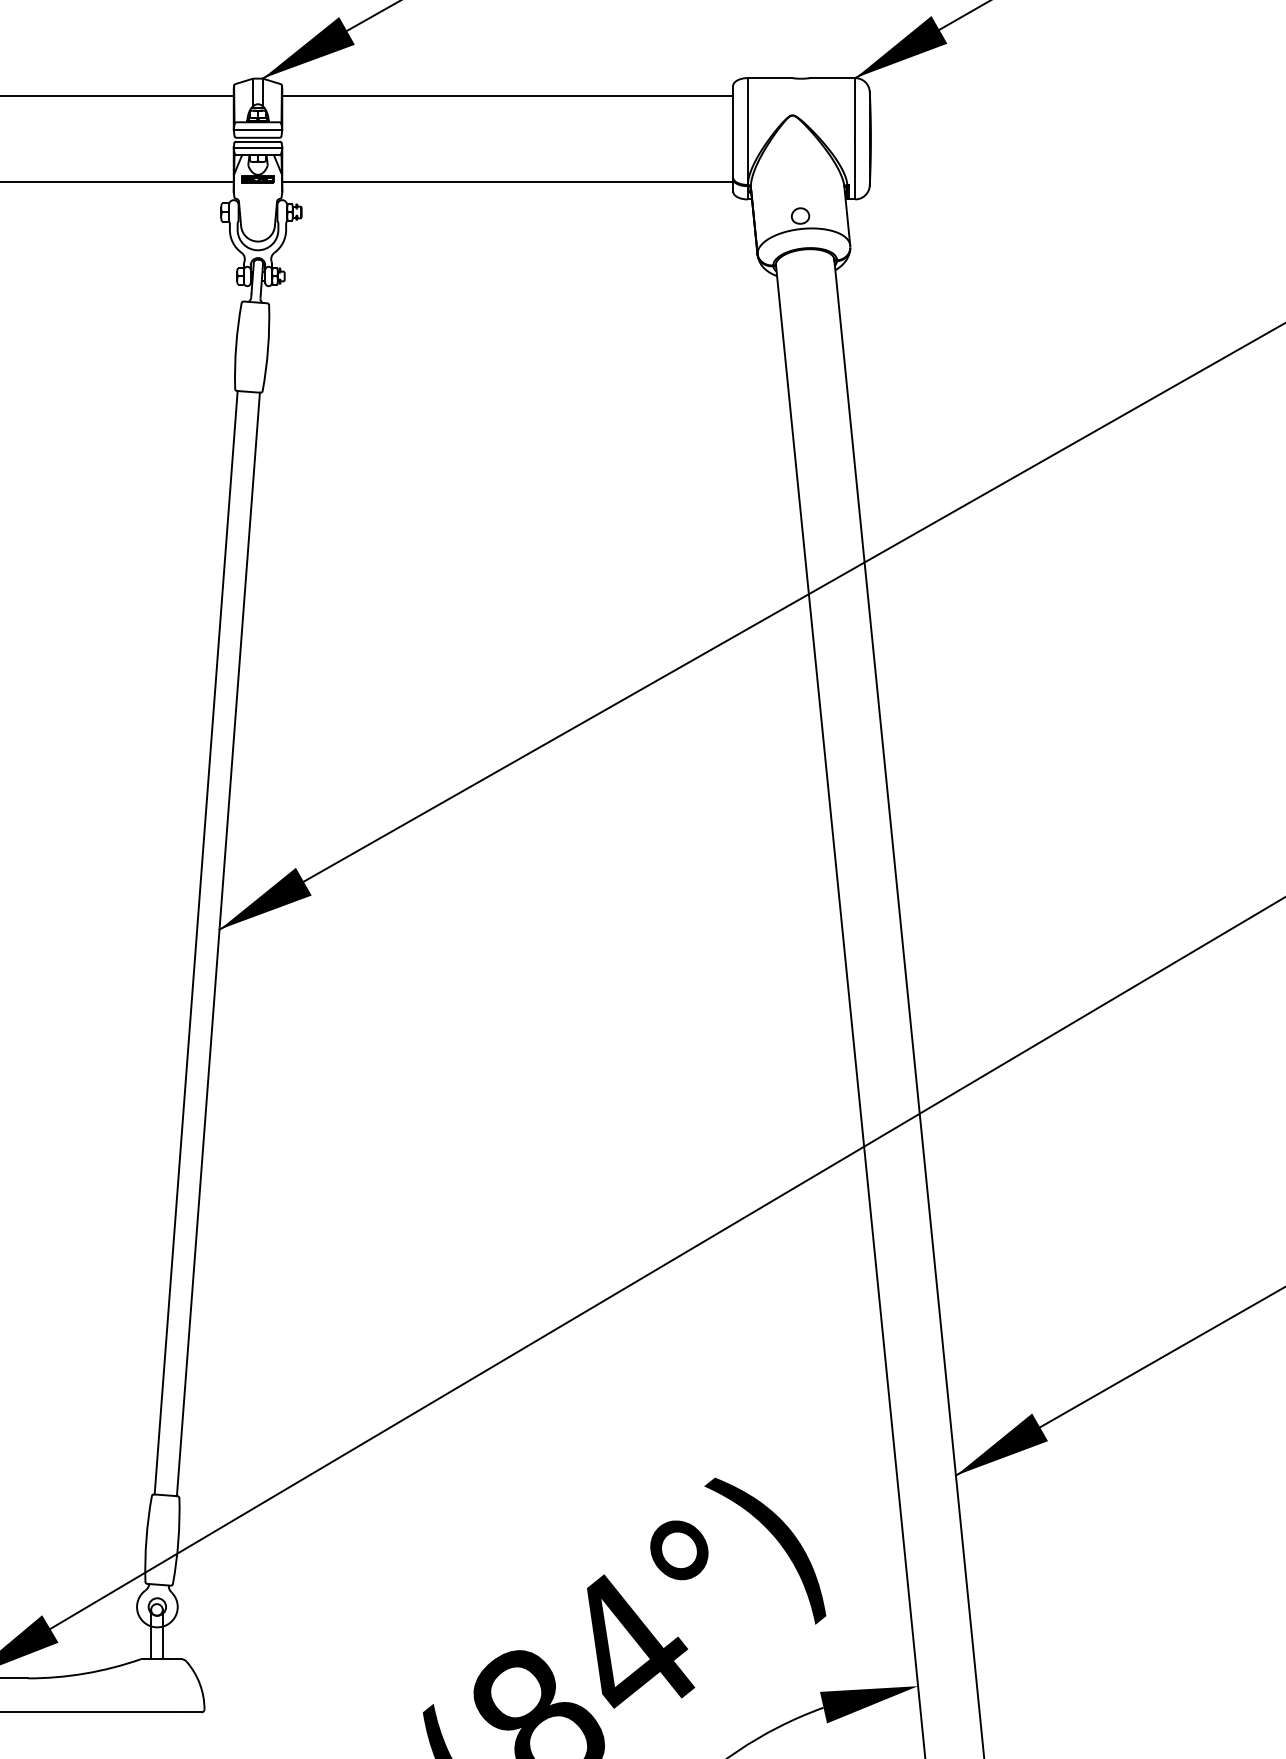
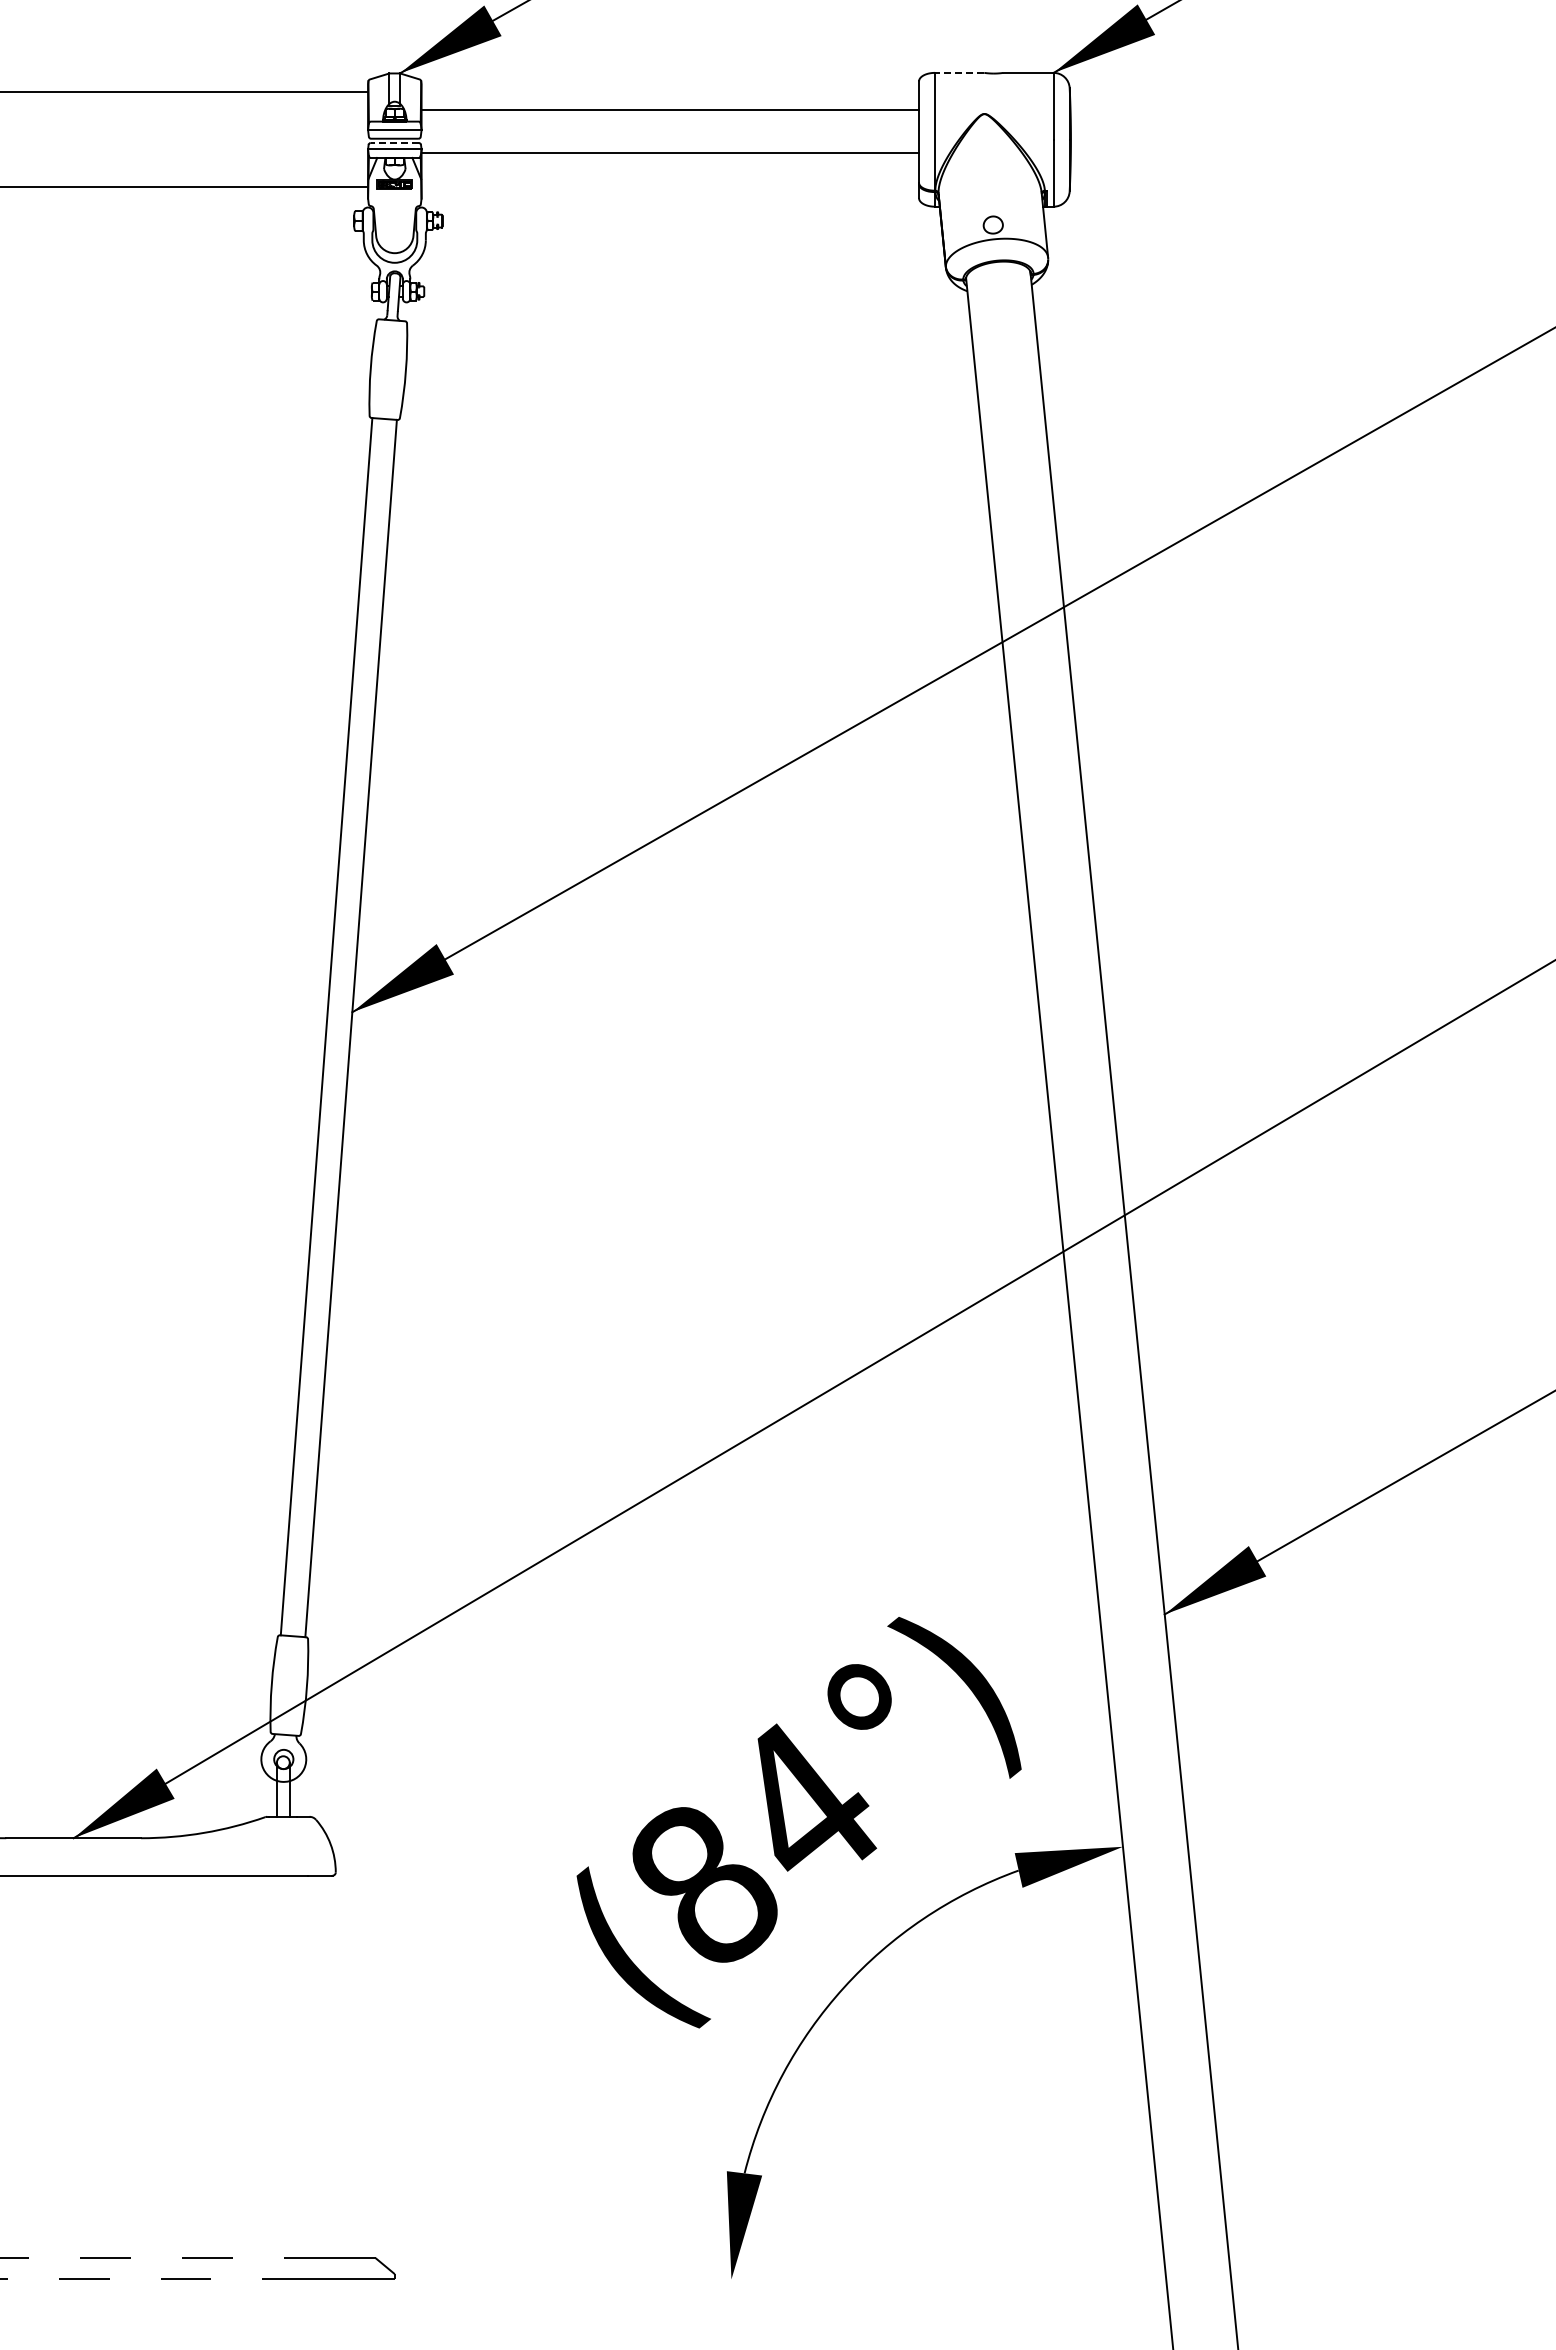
line: (769, 77) -> (959, 72), solid -> dashed
line: (507, 95) -> (670, 153), moved
line: (257, 142) -> (394, 143), solid -> dashed
line: (507, 182) -> (670, 110), moved

